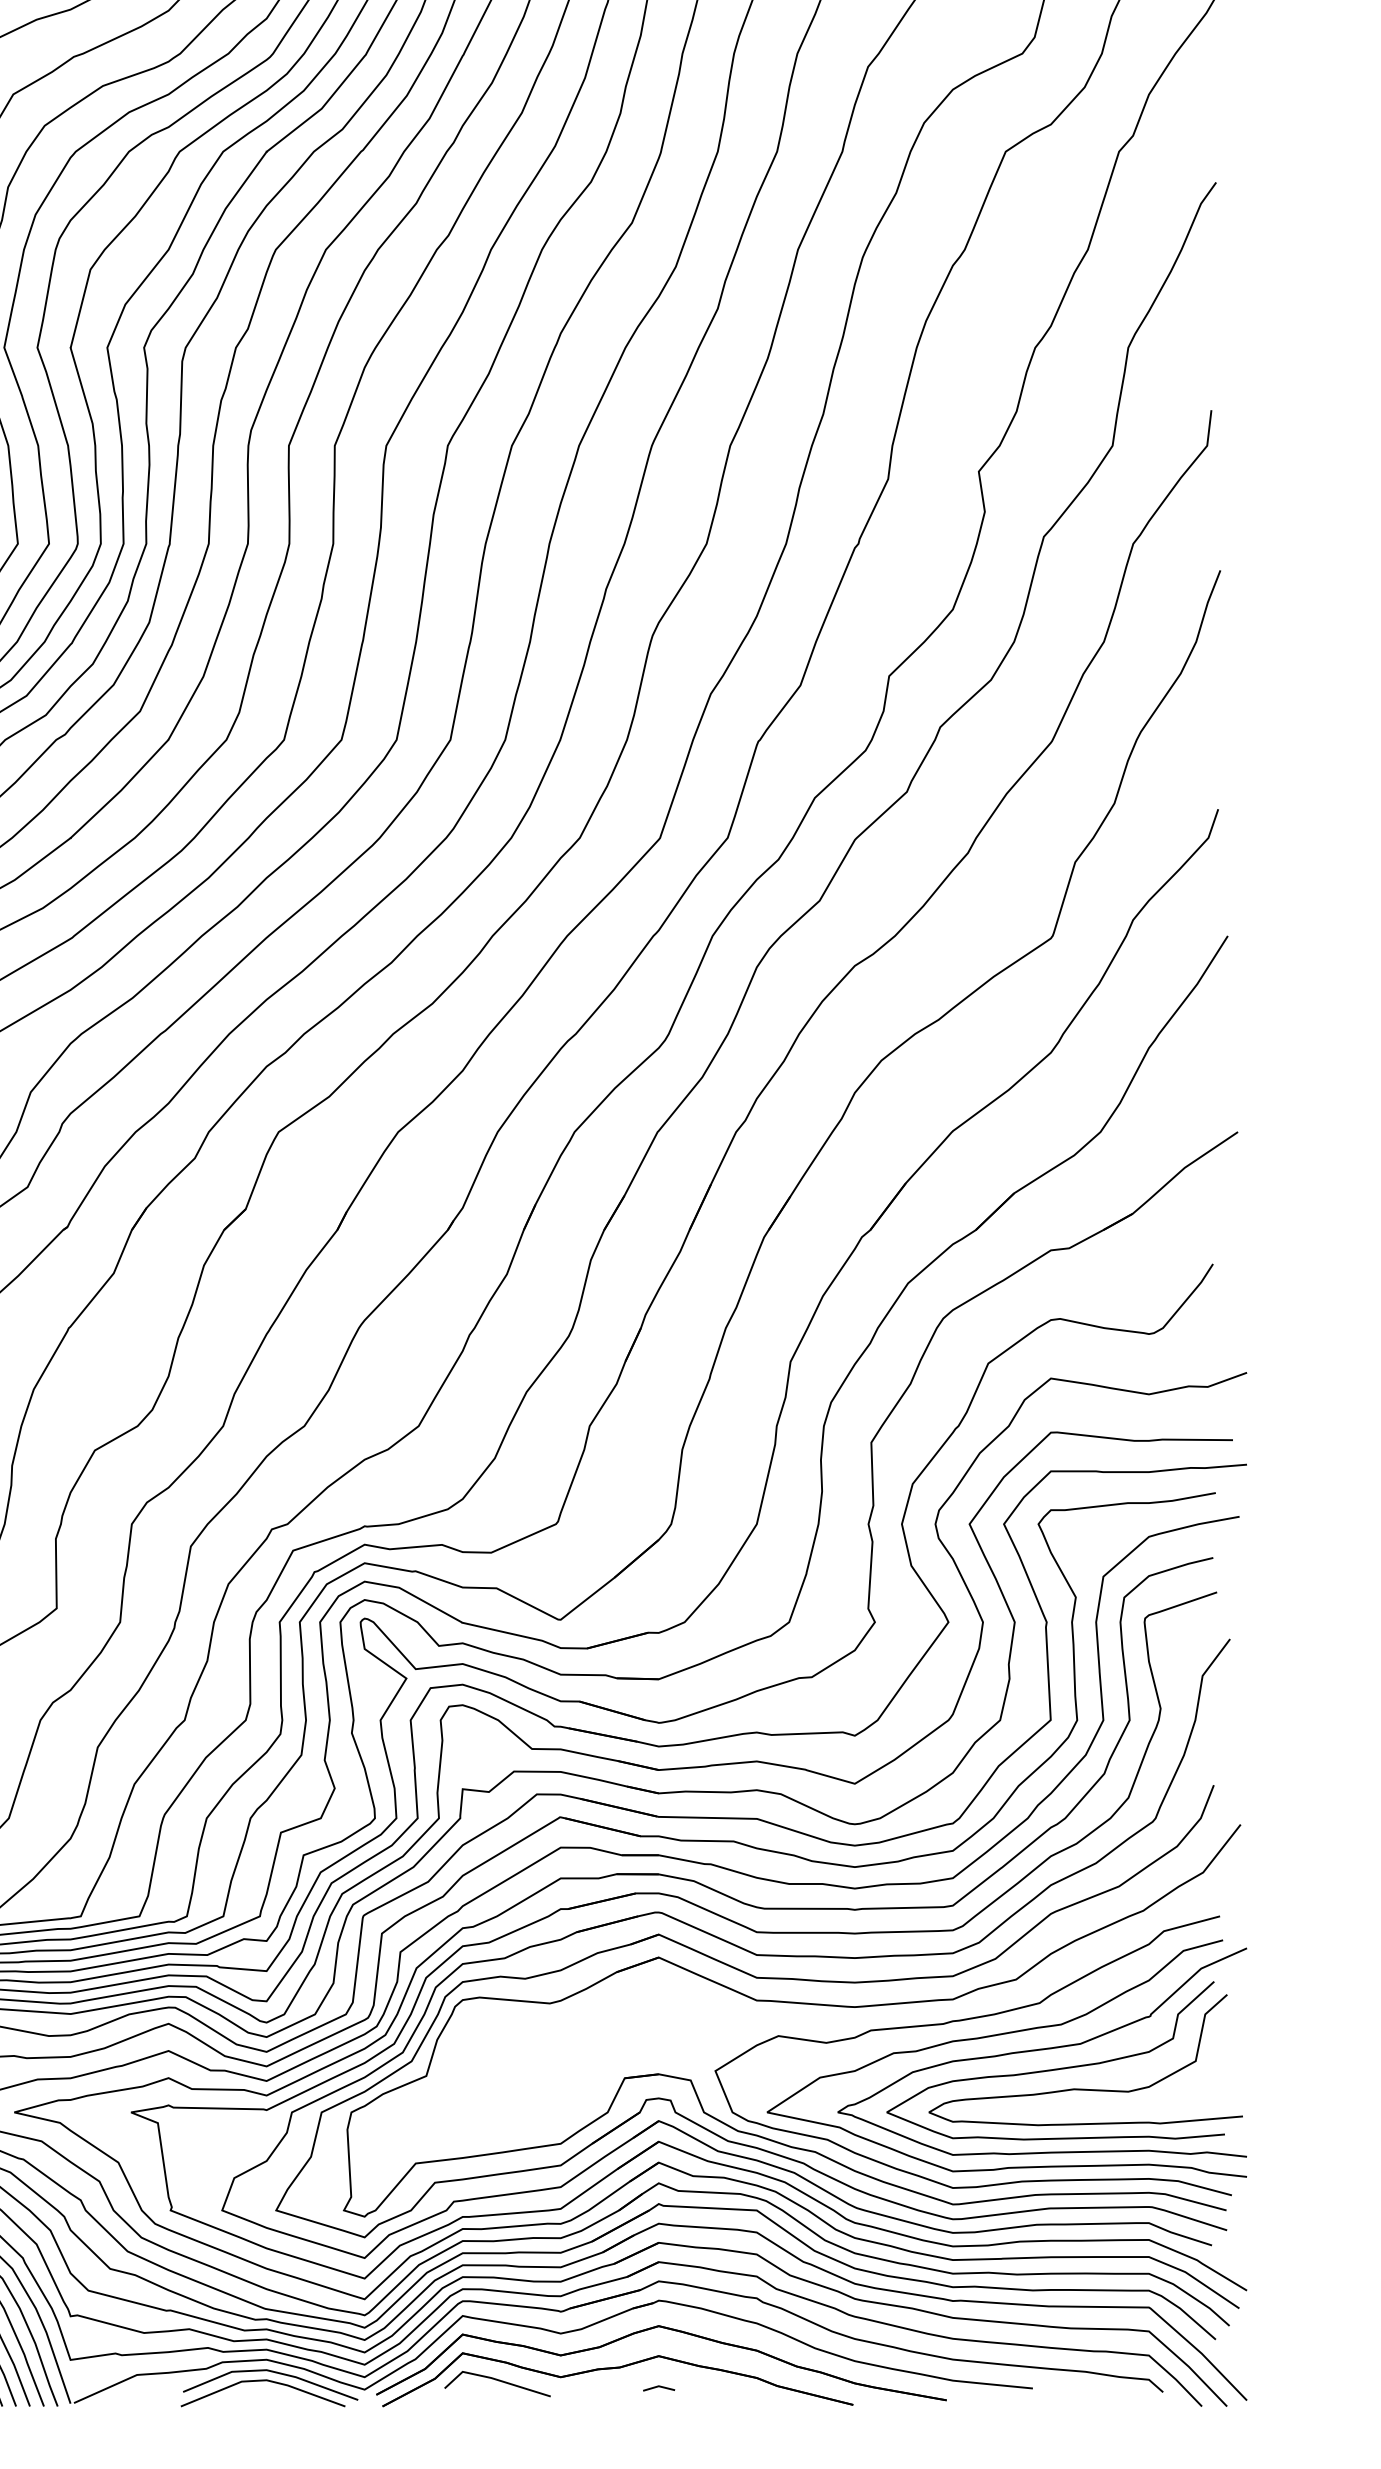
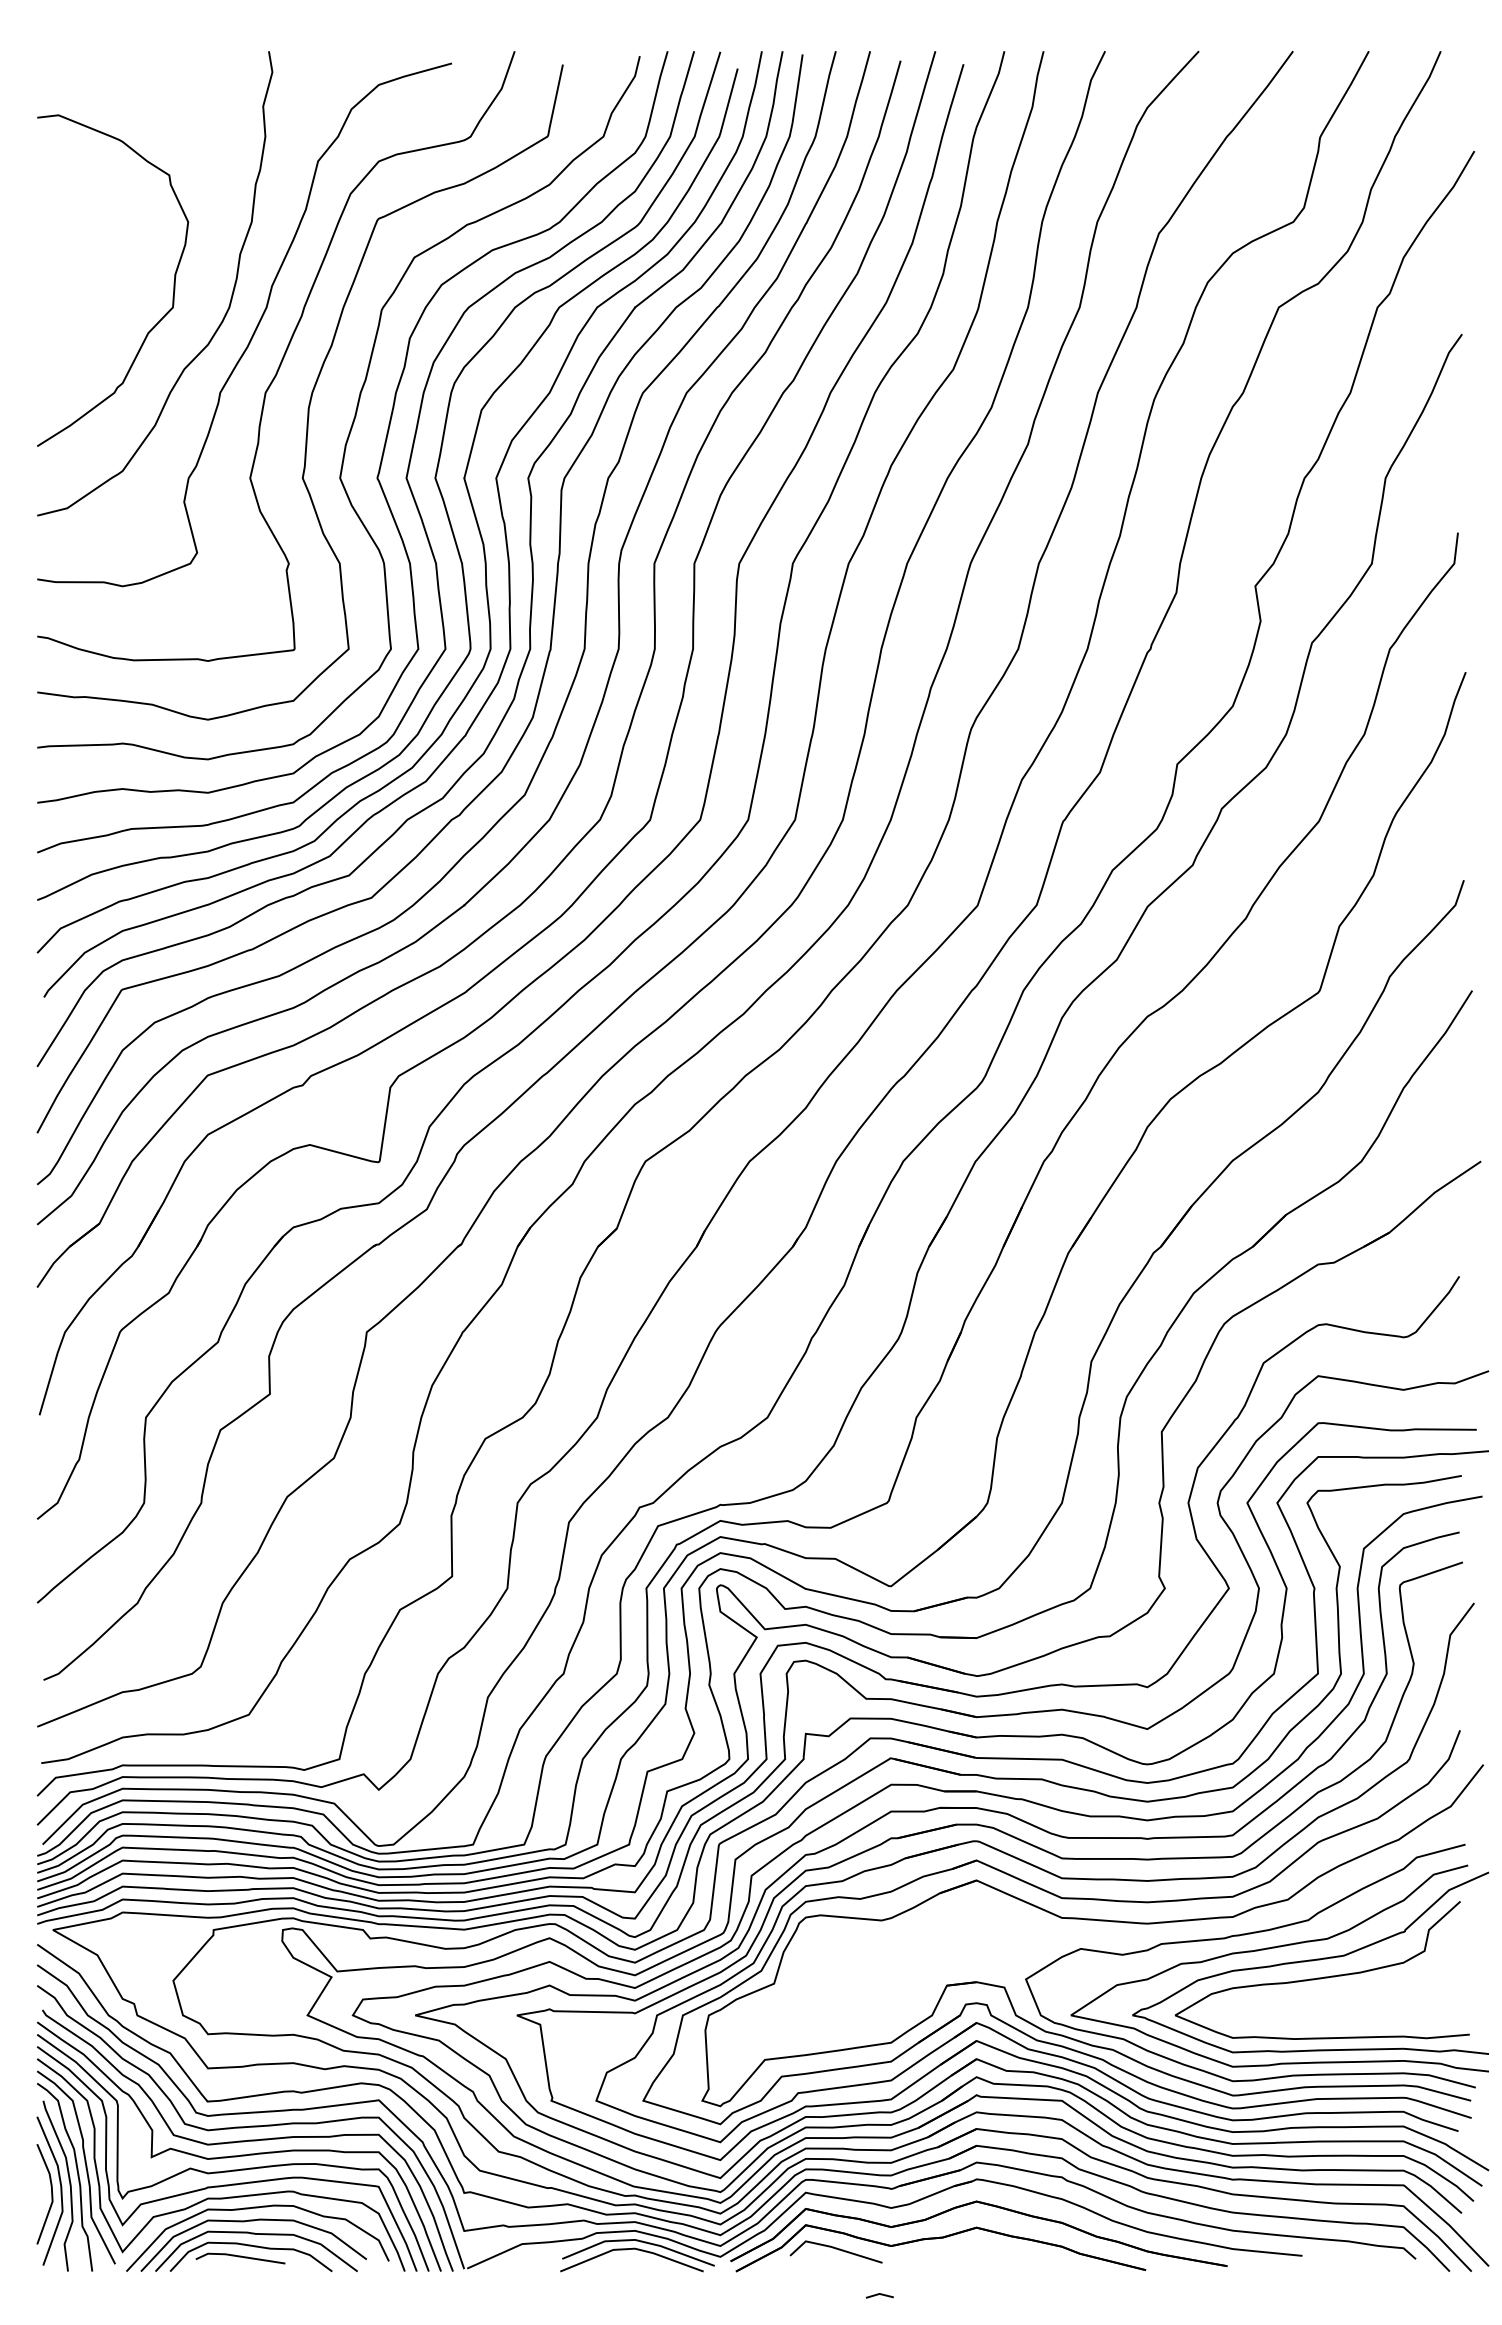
curve: (1085, 2088) -> (1348, 1994), removed
line: (658, 2386) -> (879, 2294), moved

